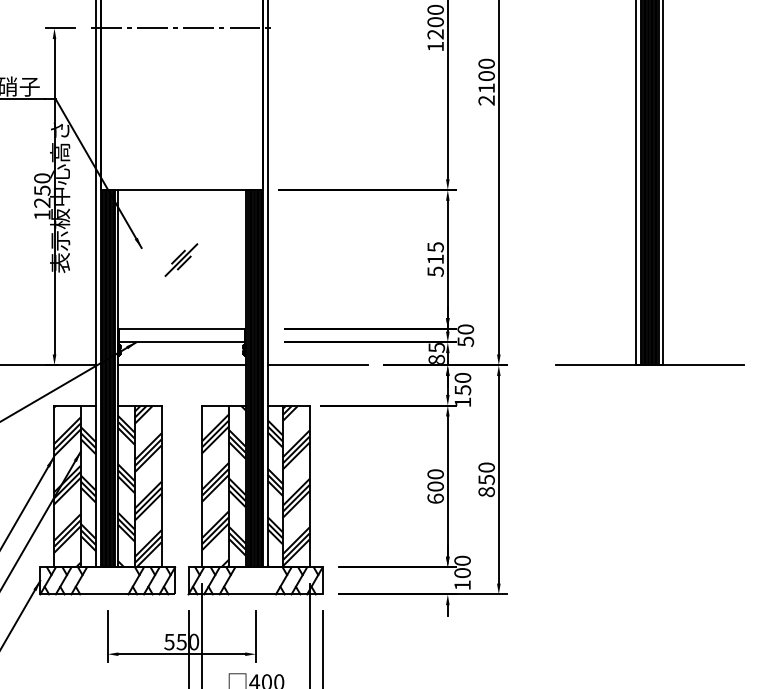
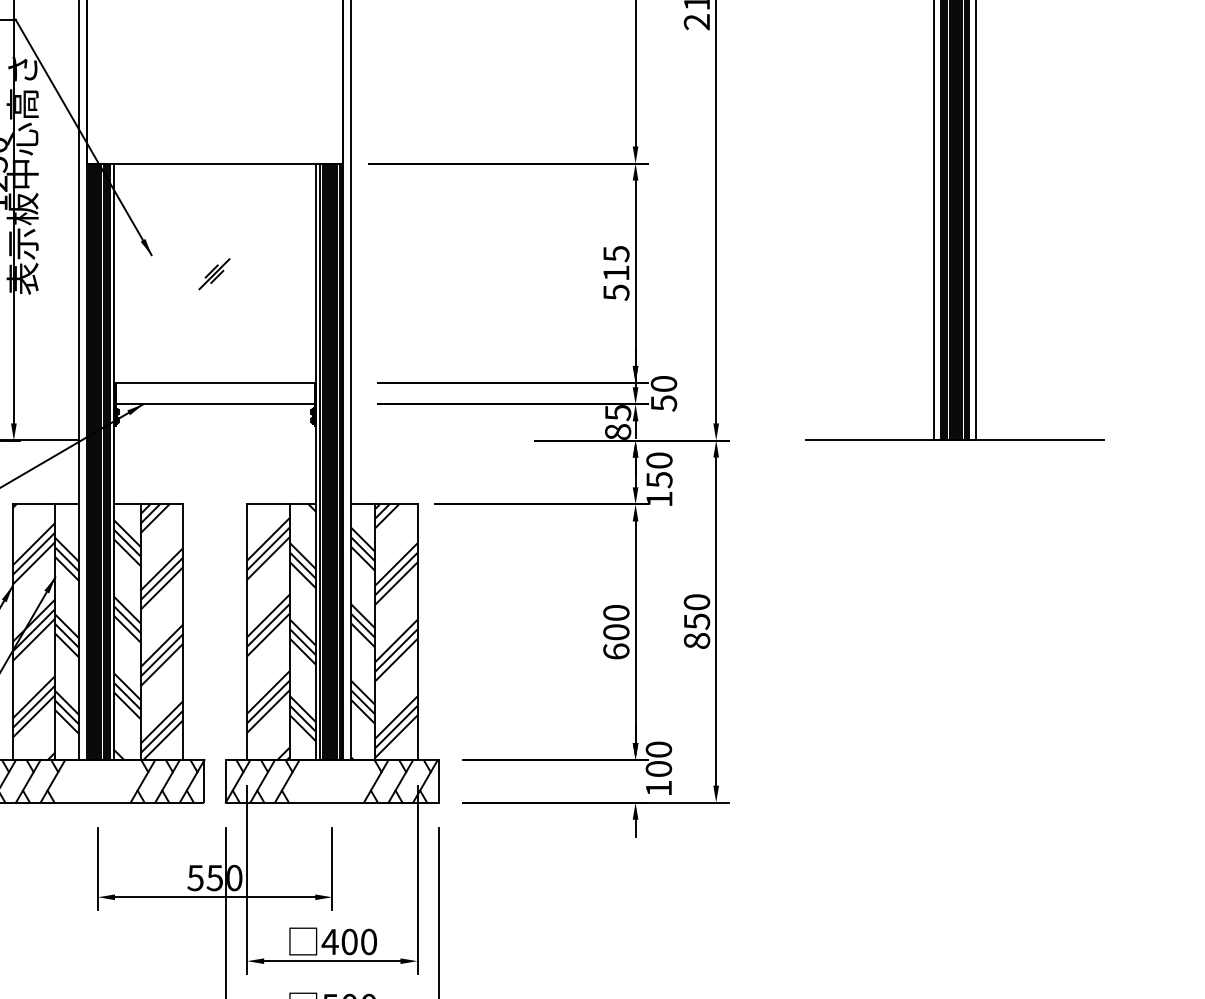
part: (181, 259) -> (214, 273), size x0.6
line: (181, 365) -> (214, 440), removed
line: (317, 365) -> (429, 440), removed

